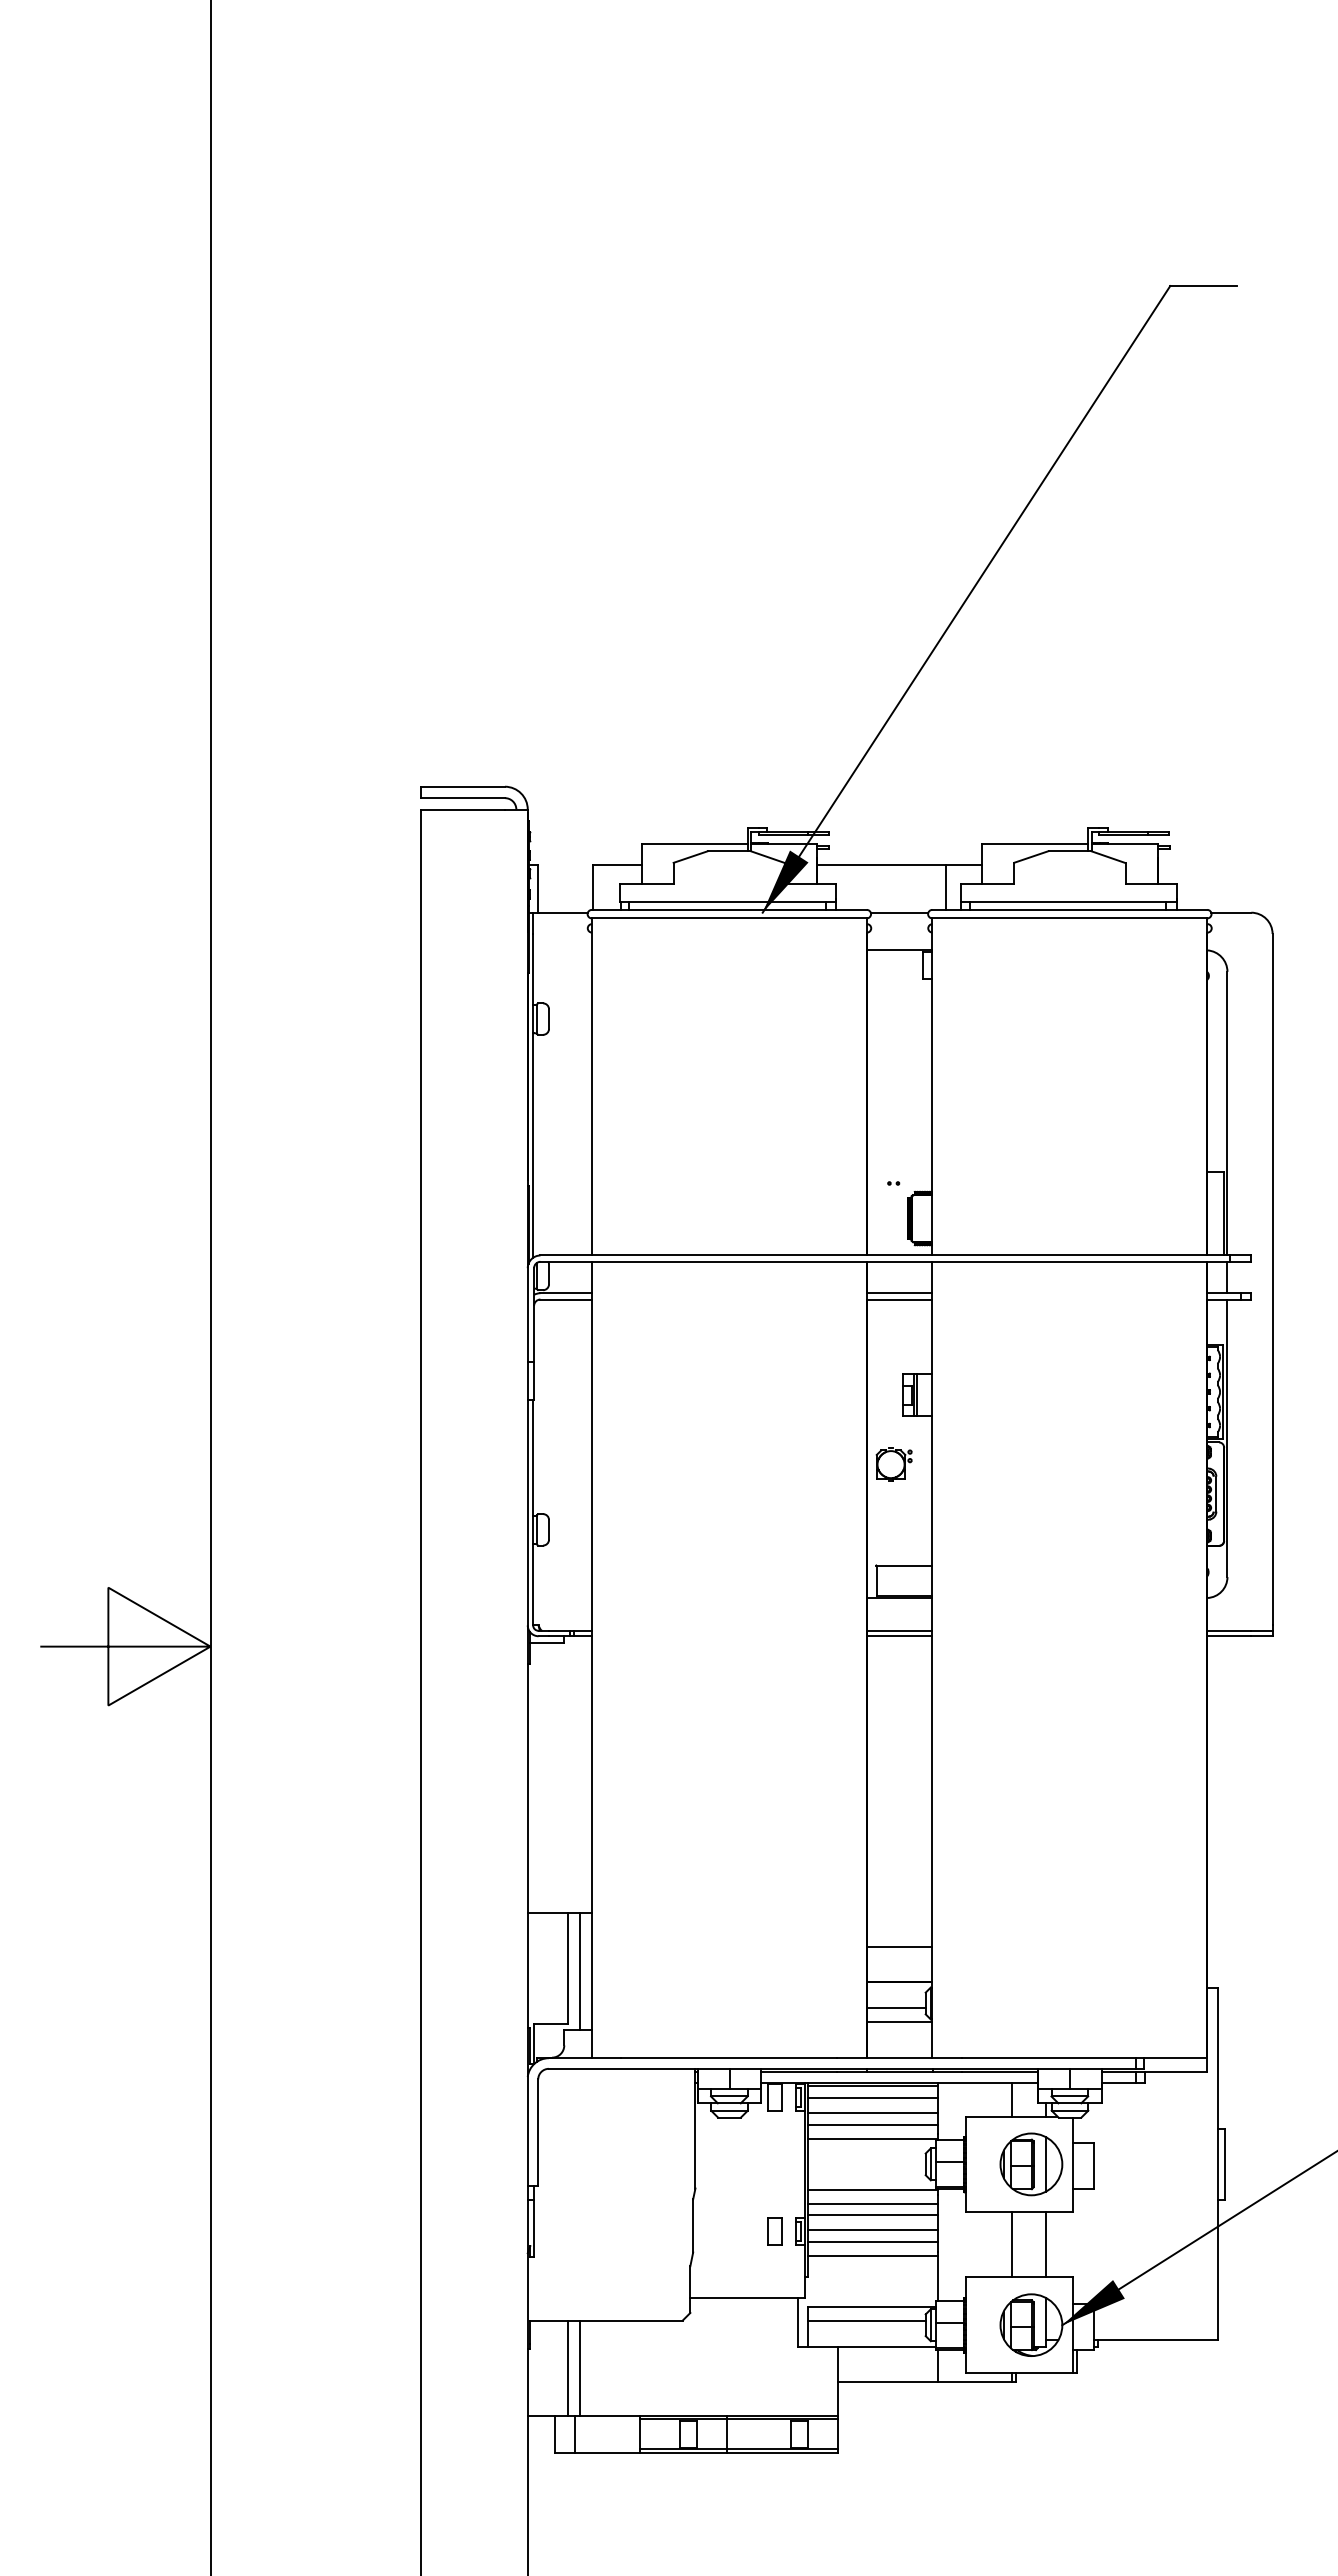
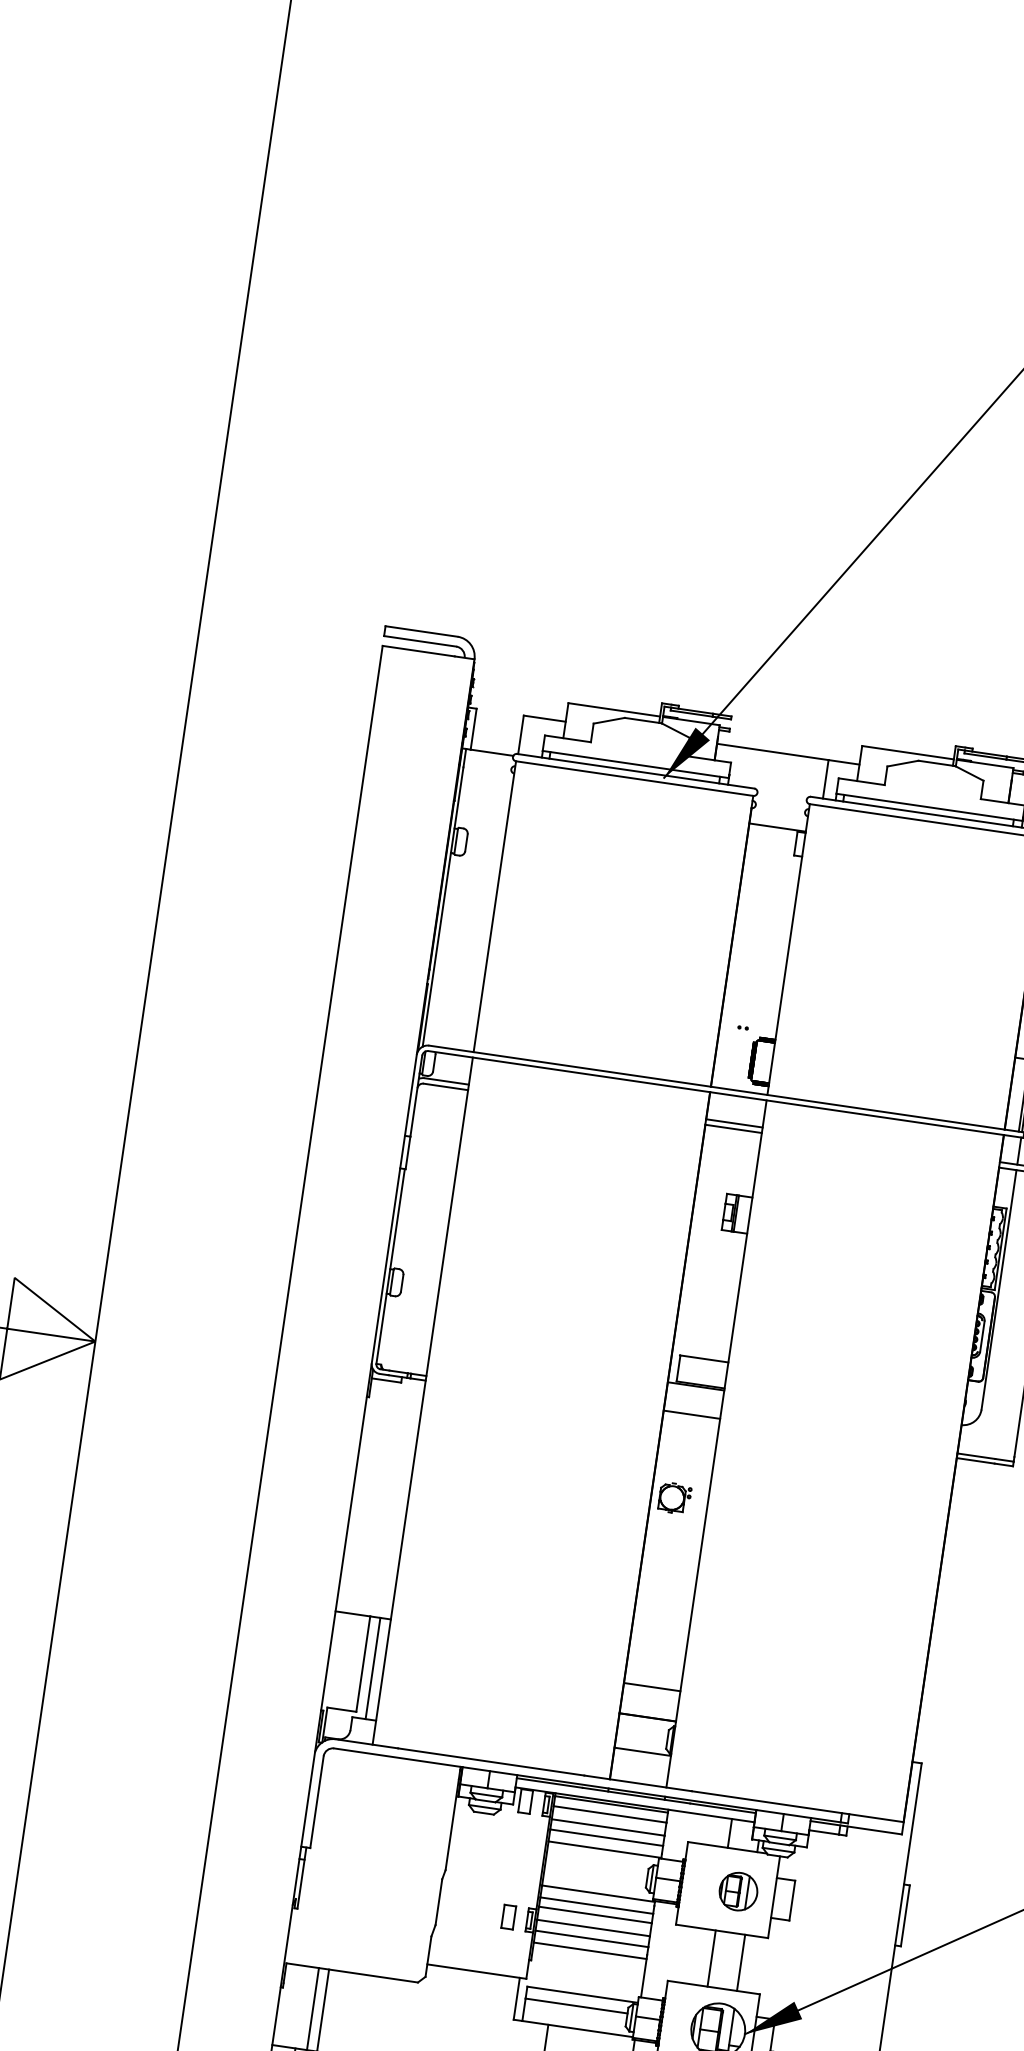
line: (899, 912) -> (782, 794), removed
part: (893, 1464) -> (674, 1498), moved
line: (899, 1636) -> (691, 1419), removed
line: (895, 2007) -> (640, 1739), removed
part: (1031, 2164) -> (738, 1891), size x0.7

